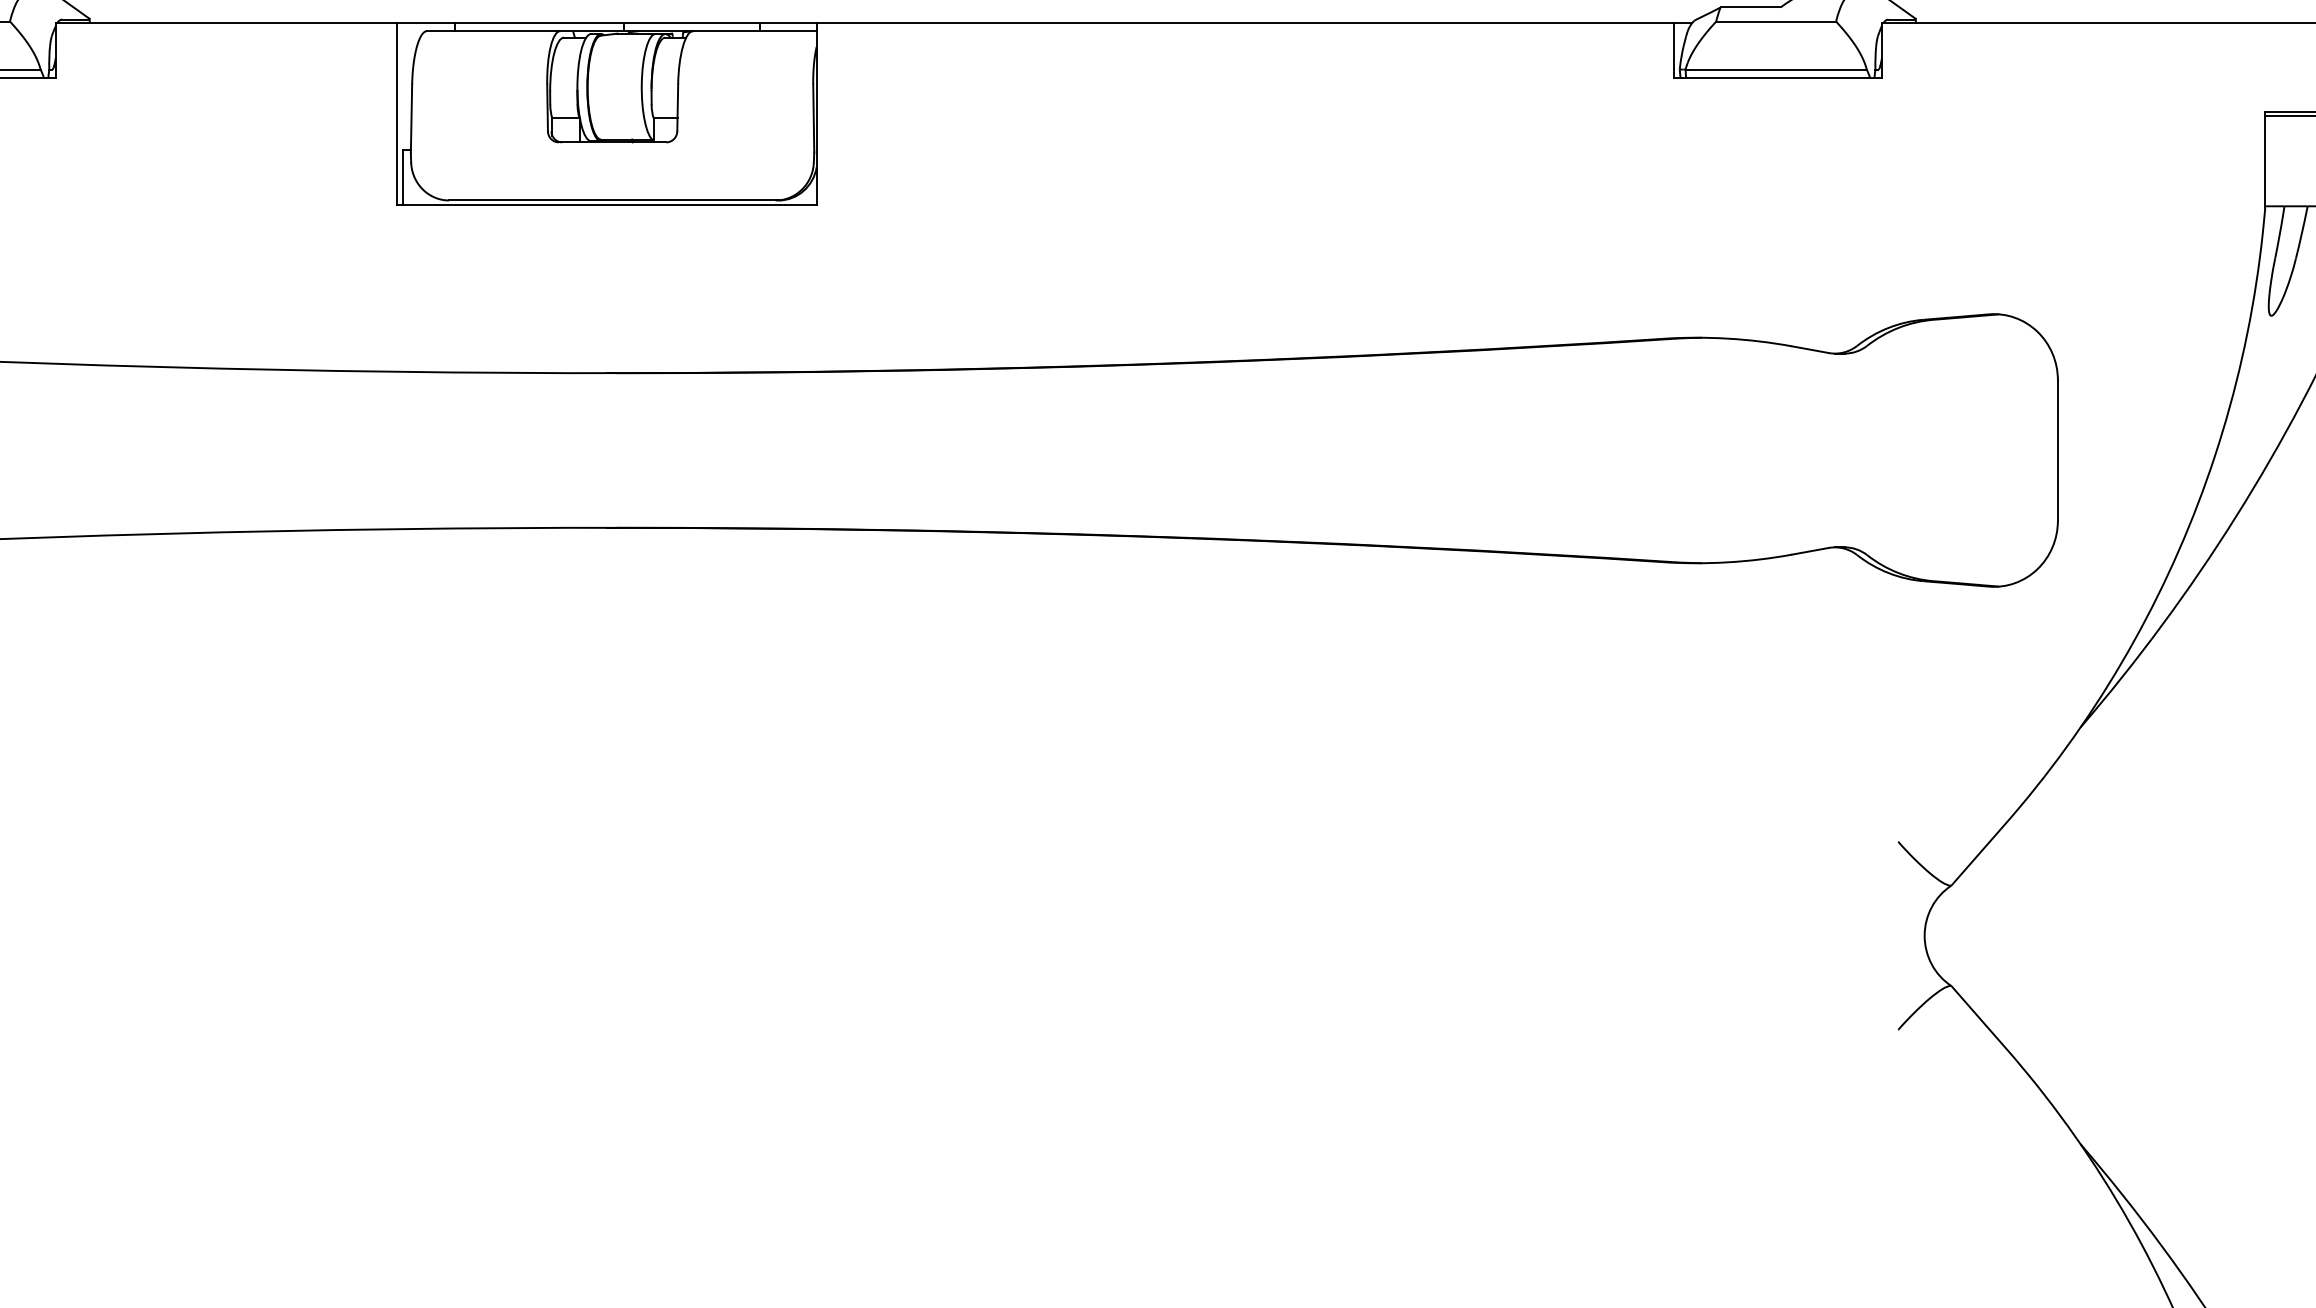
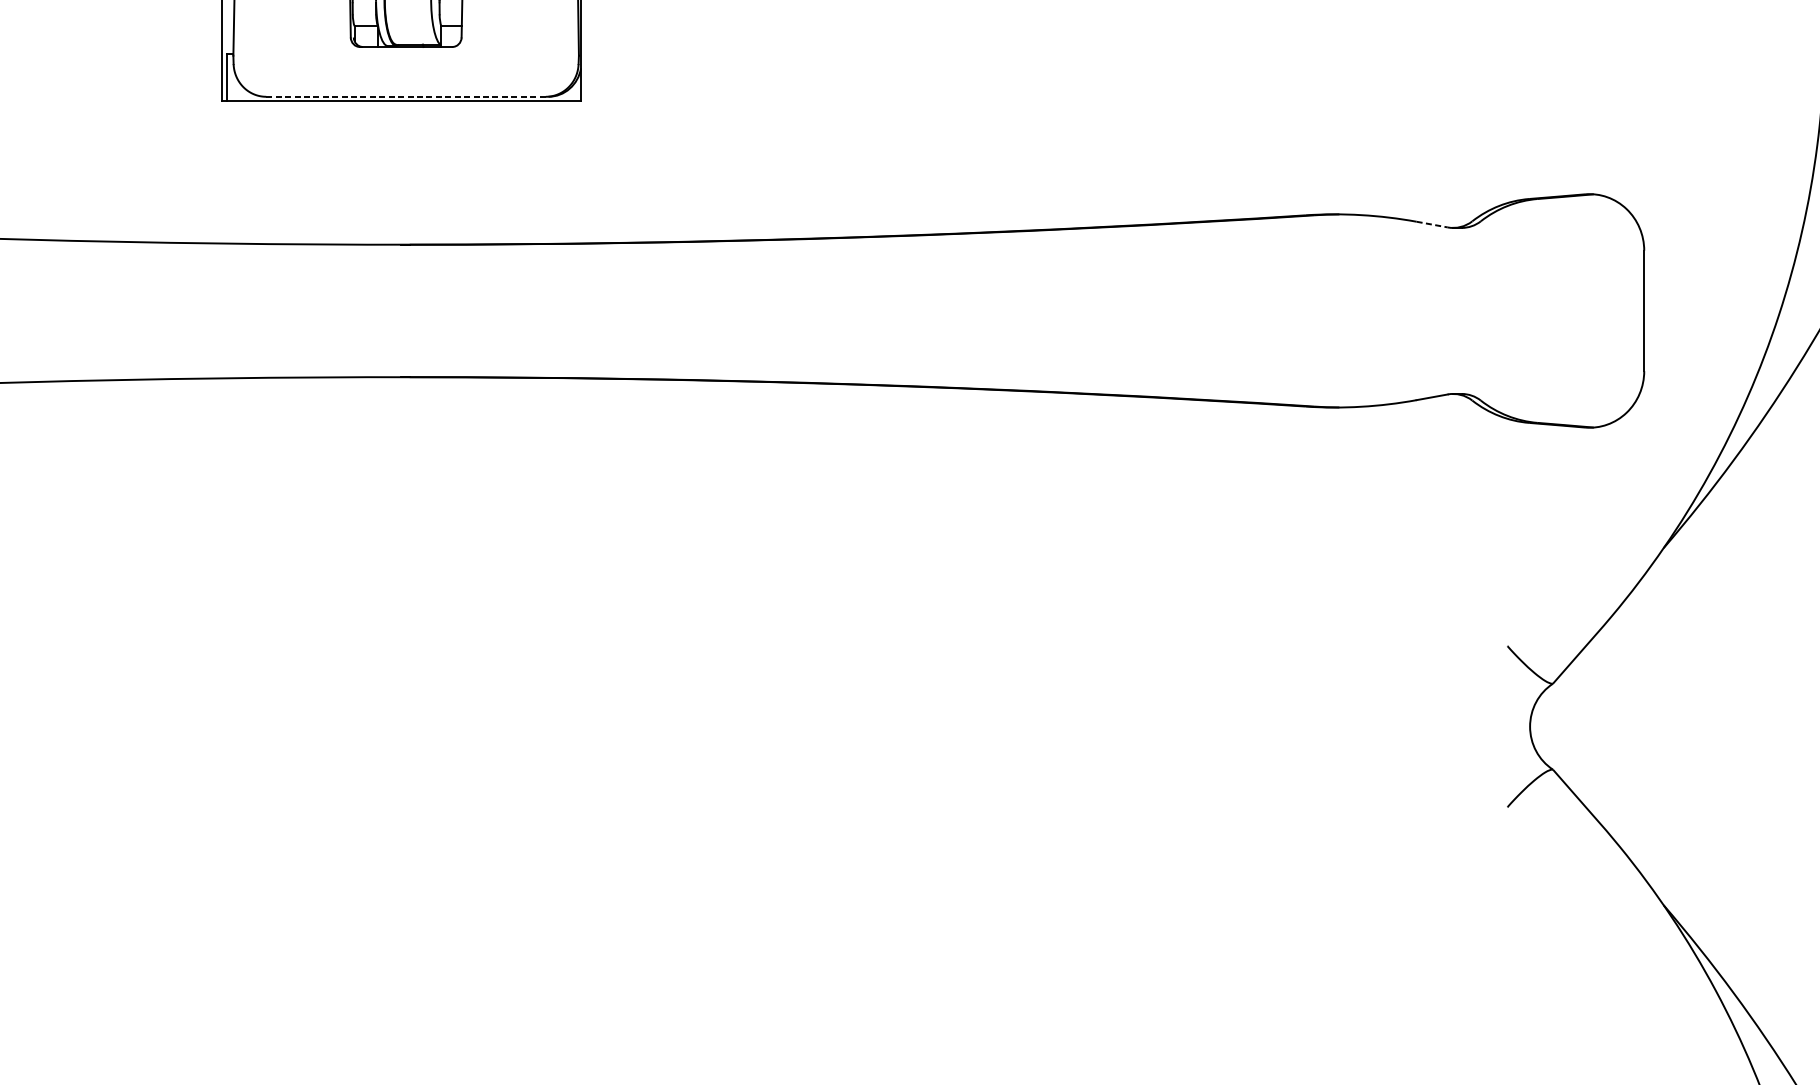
line: (613, 200) -> (406, 96), solid -> dashed
line: (1810, 349) -> (1432, 224), solid -> dashed

